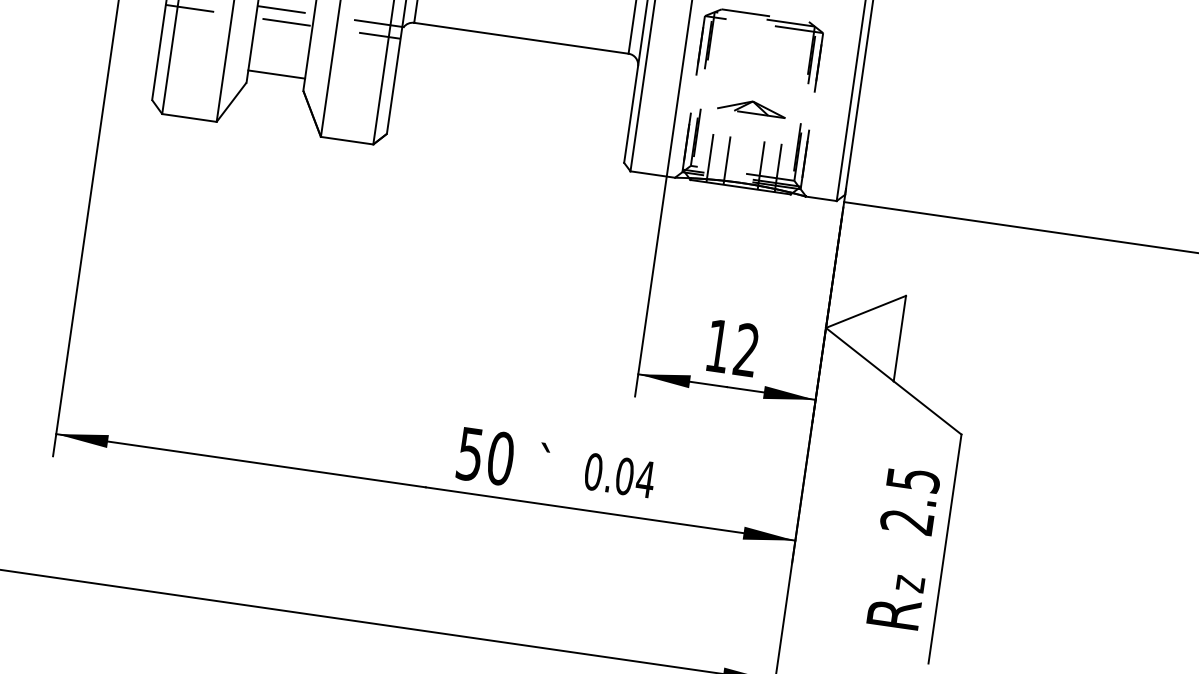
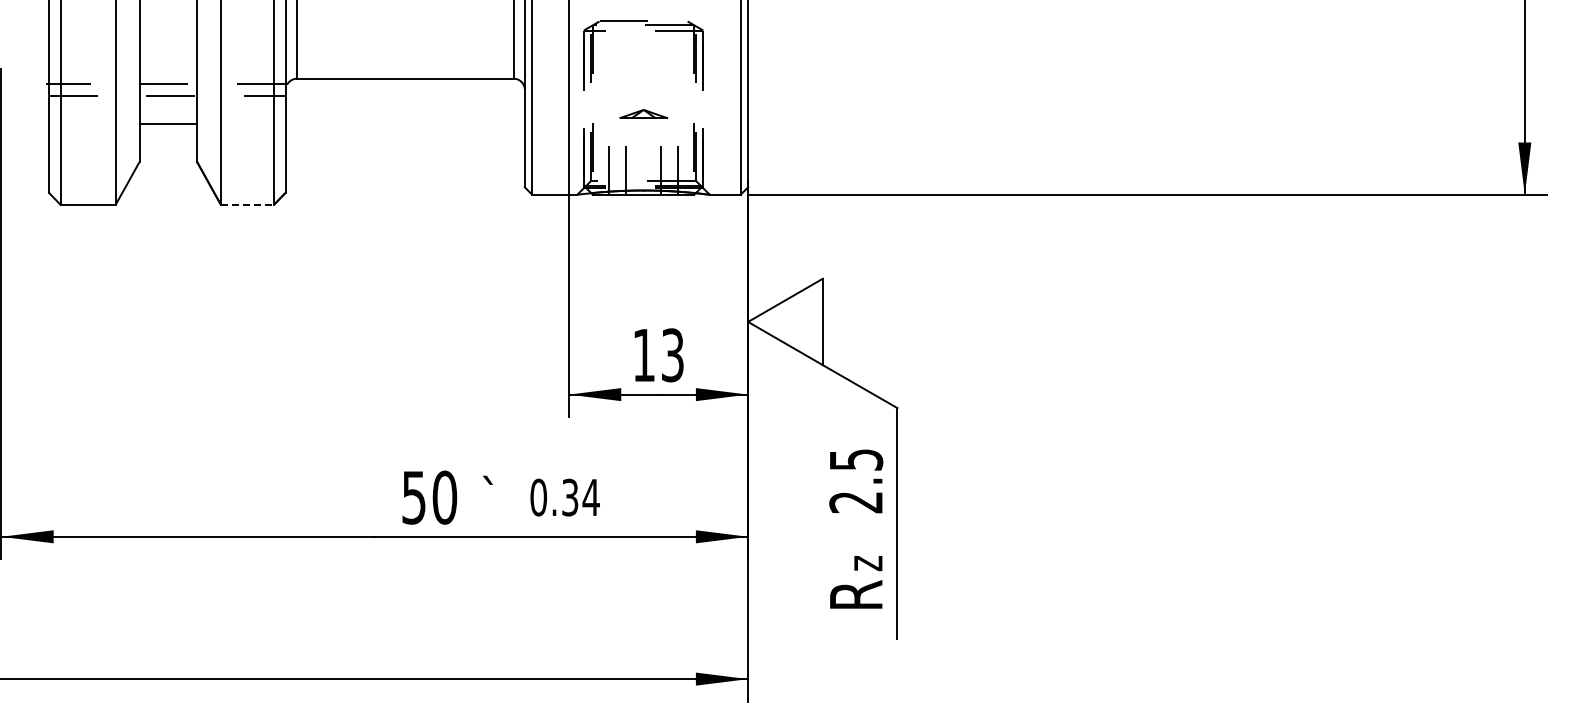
line: (276, 74) -> (168, 124), moved
part: (752, 106) -> (643, 113), size x0.7
line: (347, 140) -> (247, 204), solid -> dashed
text: (746, 350) -> (672, 355), 12 -> 13
text: (625, 476) -> (570, 497), 0.04 -> 0.34

